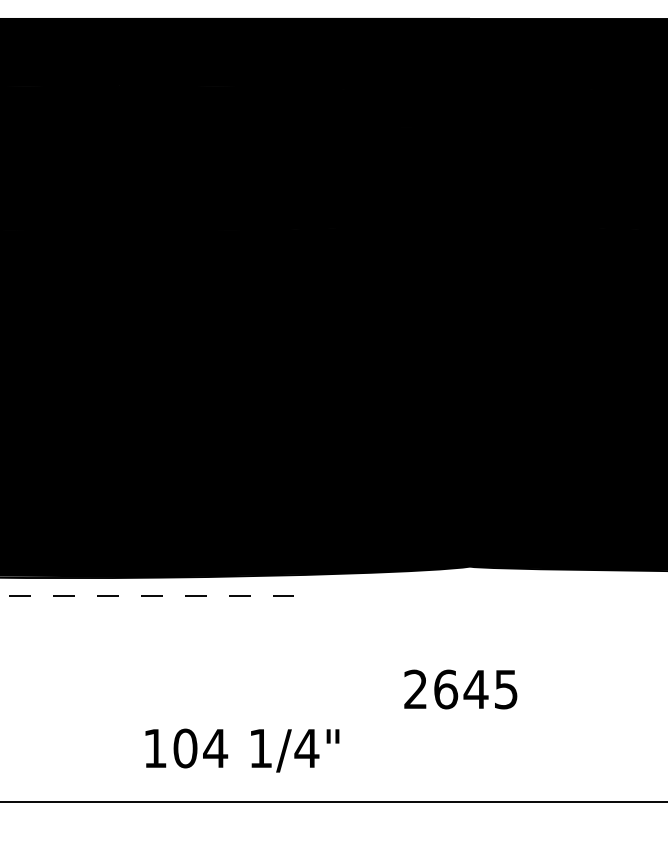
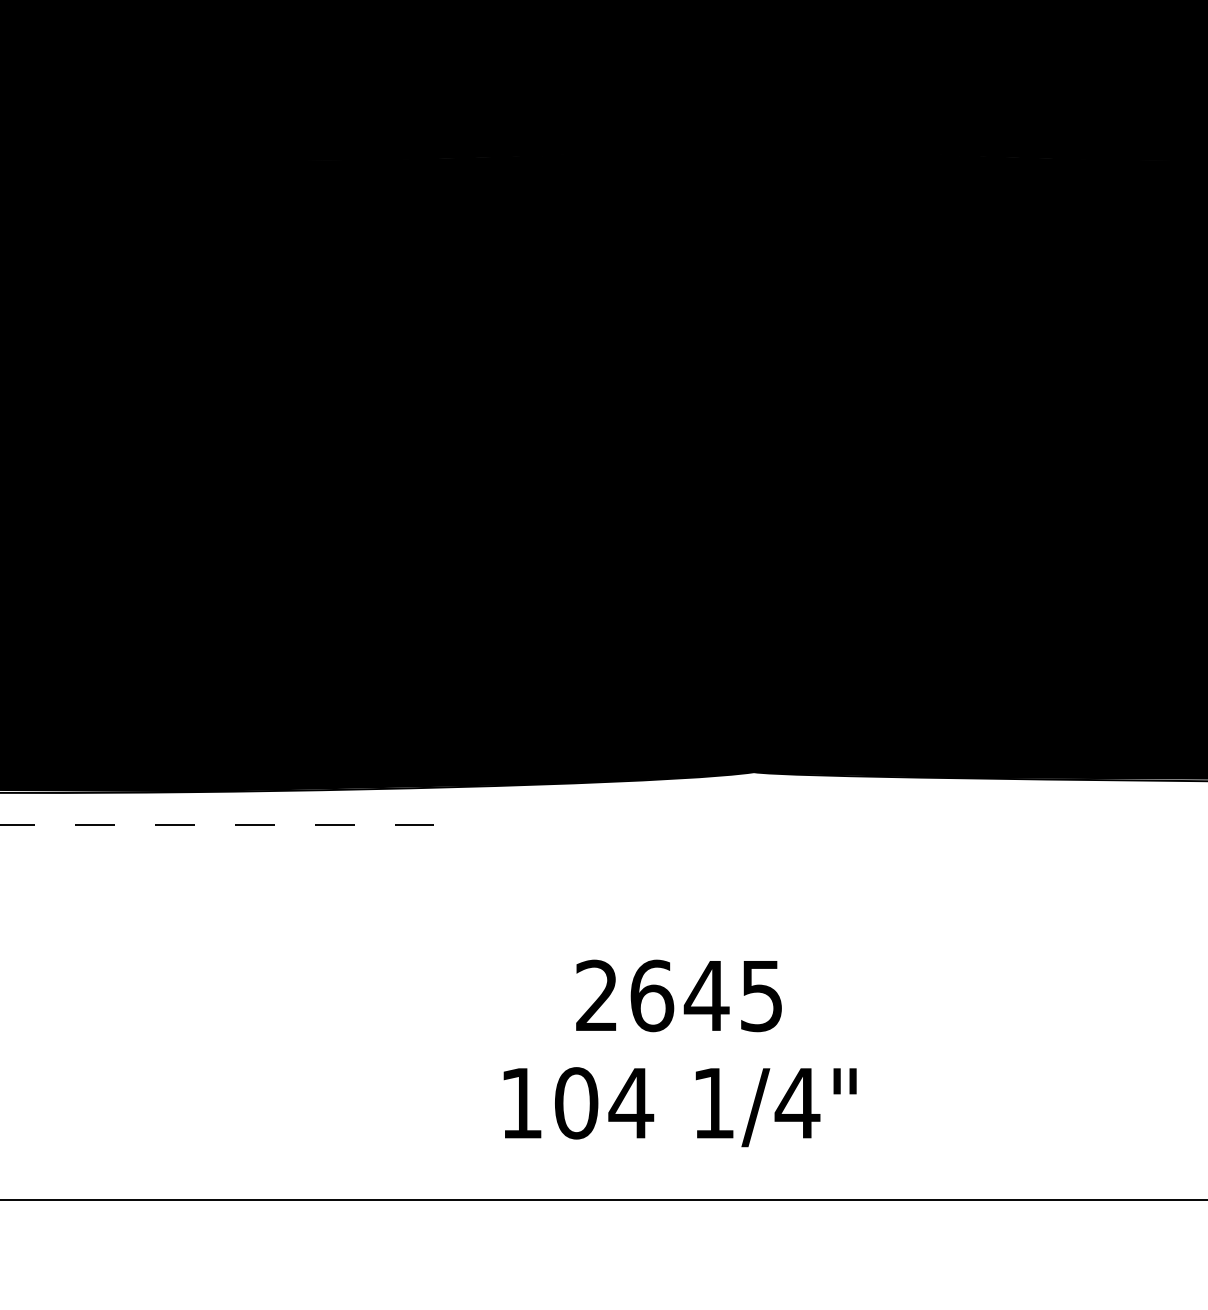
text: (460, 689) -> (678, 995), moved
text: (242, 750) -> (680, 1106), moved

